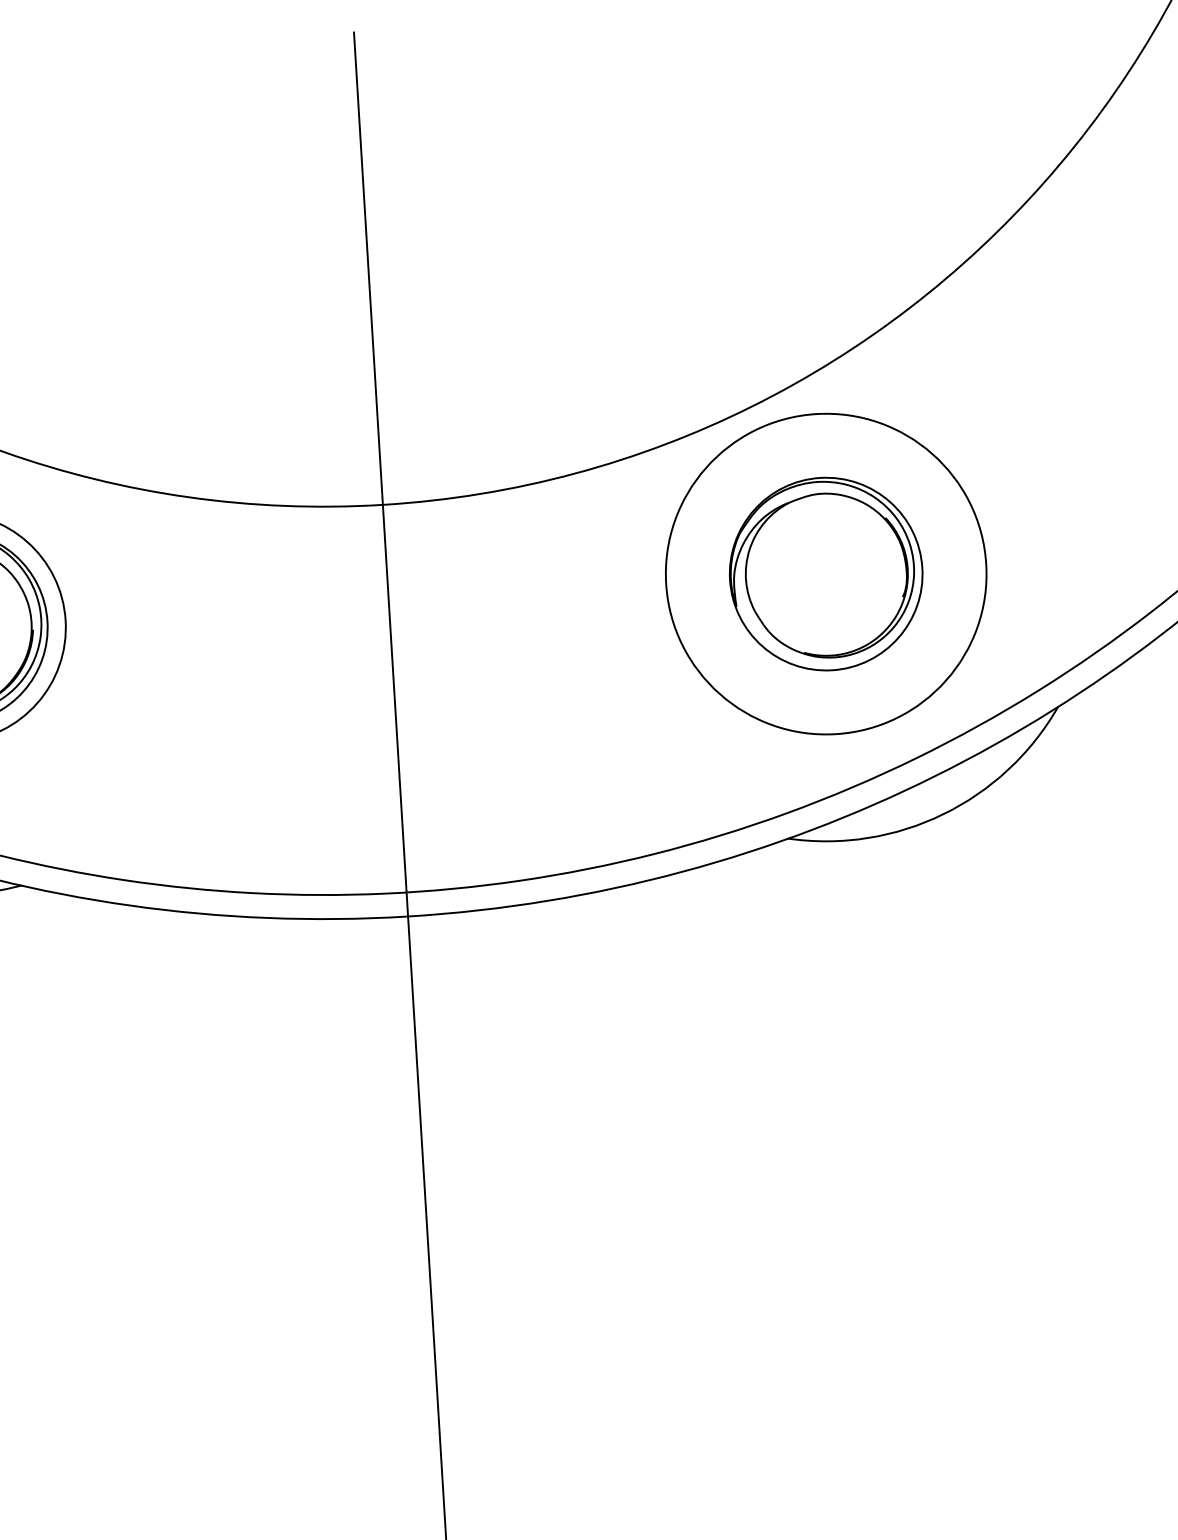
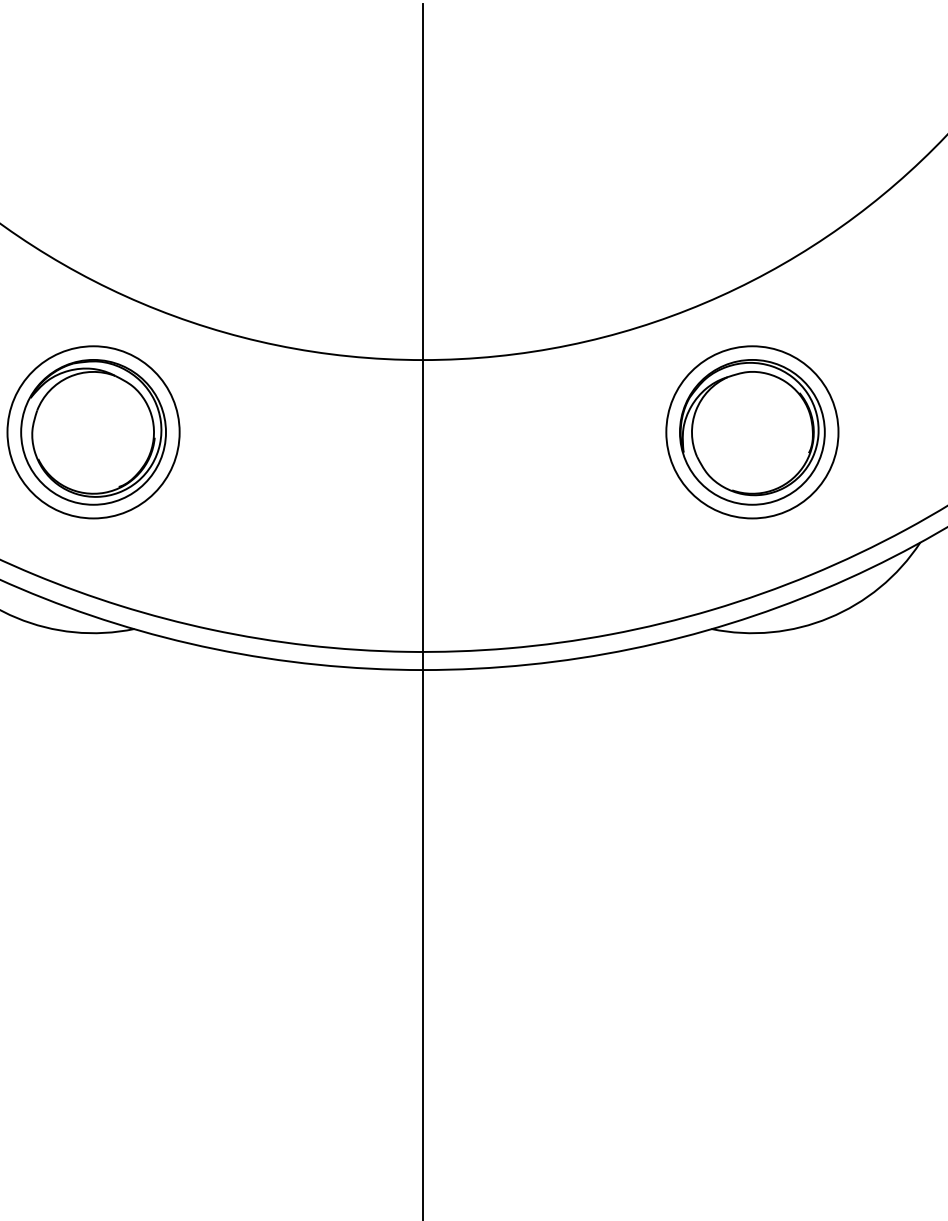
circle: (826, 574) -> (752, 432), size x0.71

